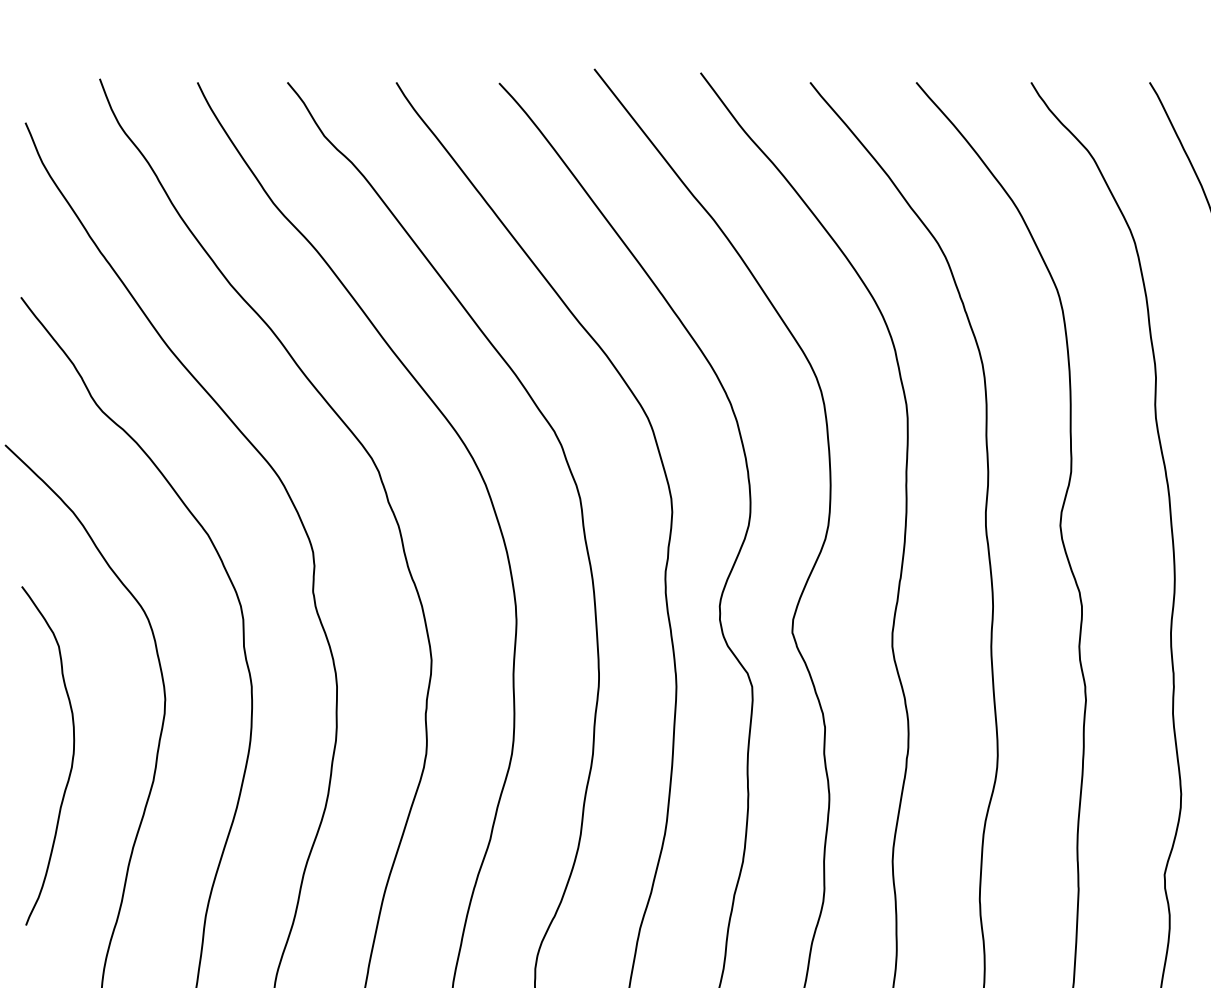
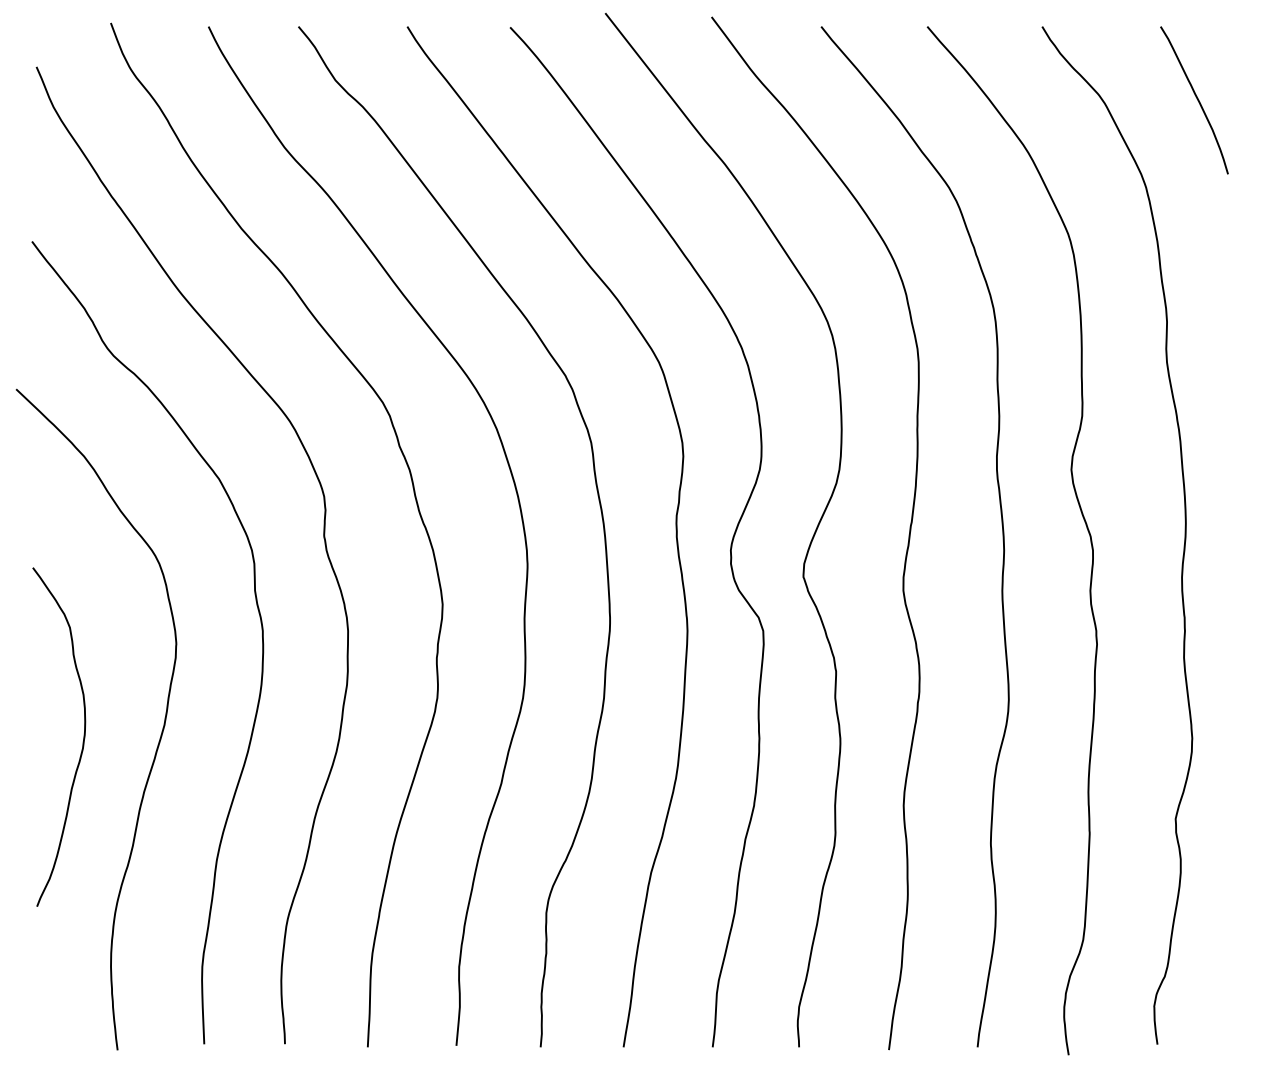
curve: (71, 760) -> (82, 741), moved

